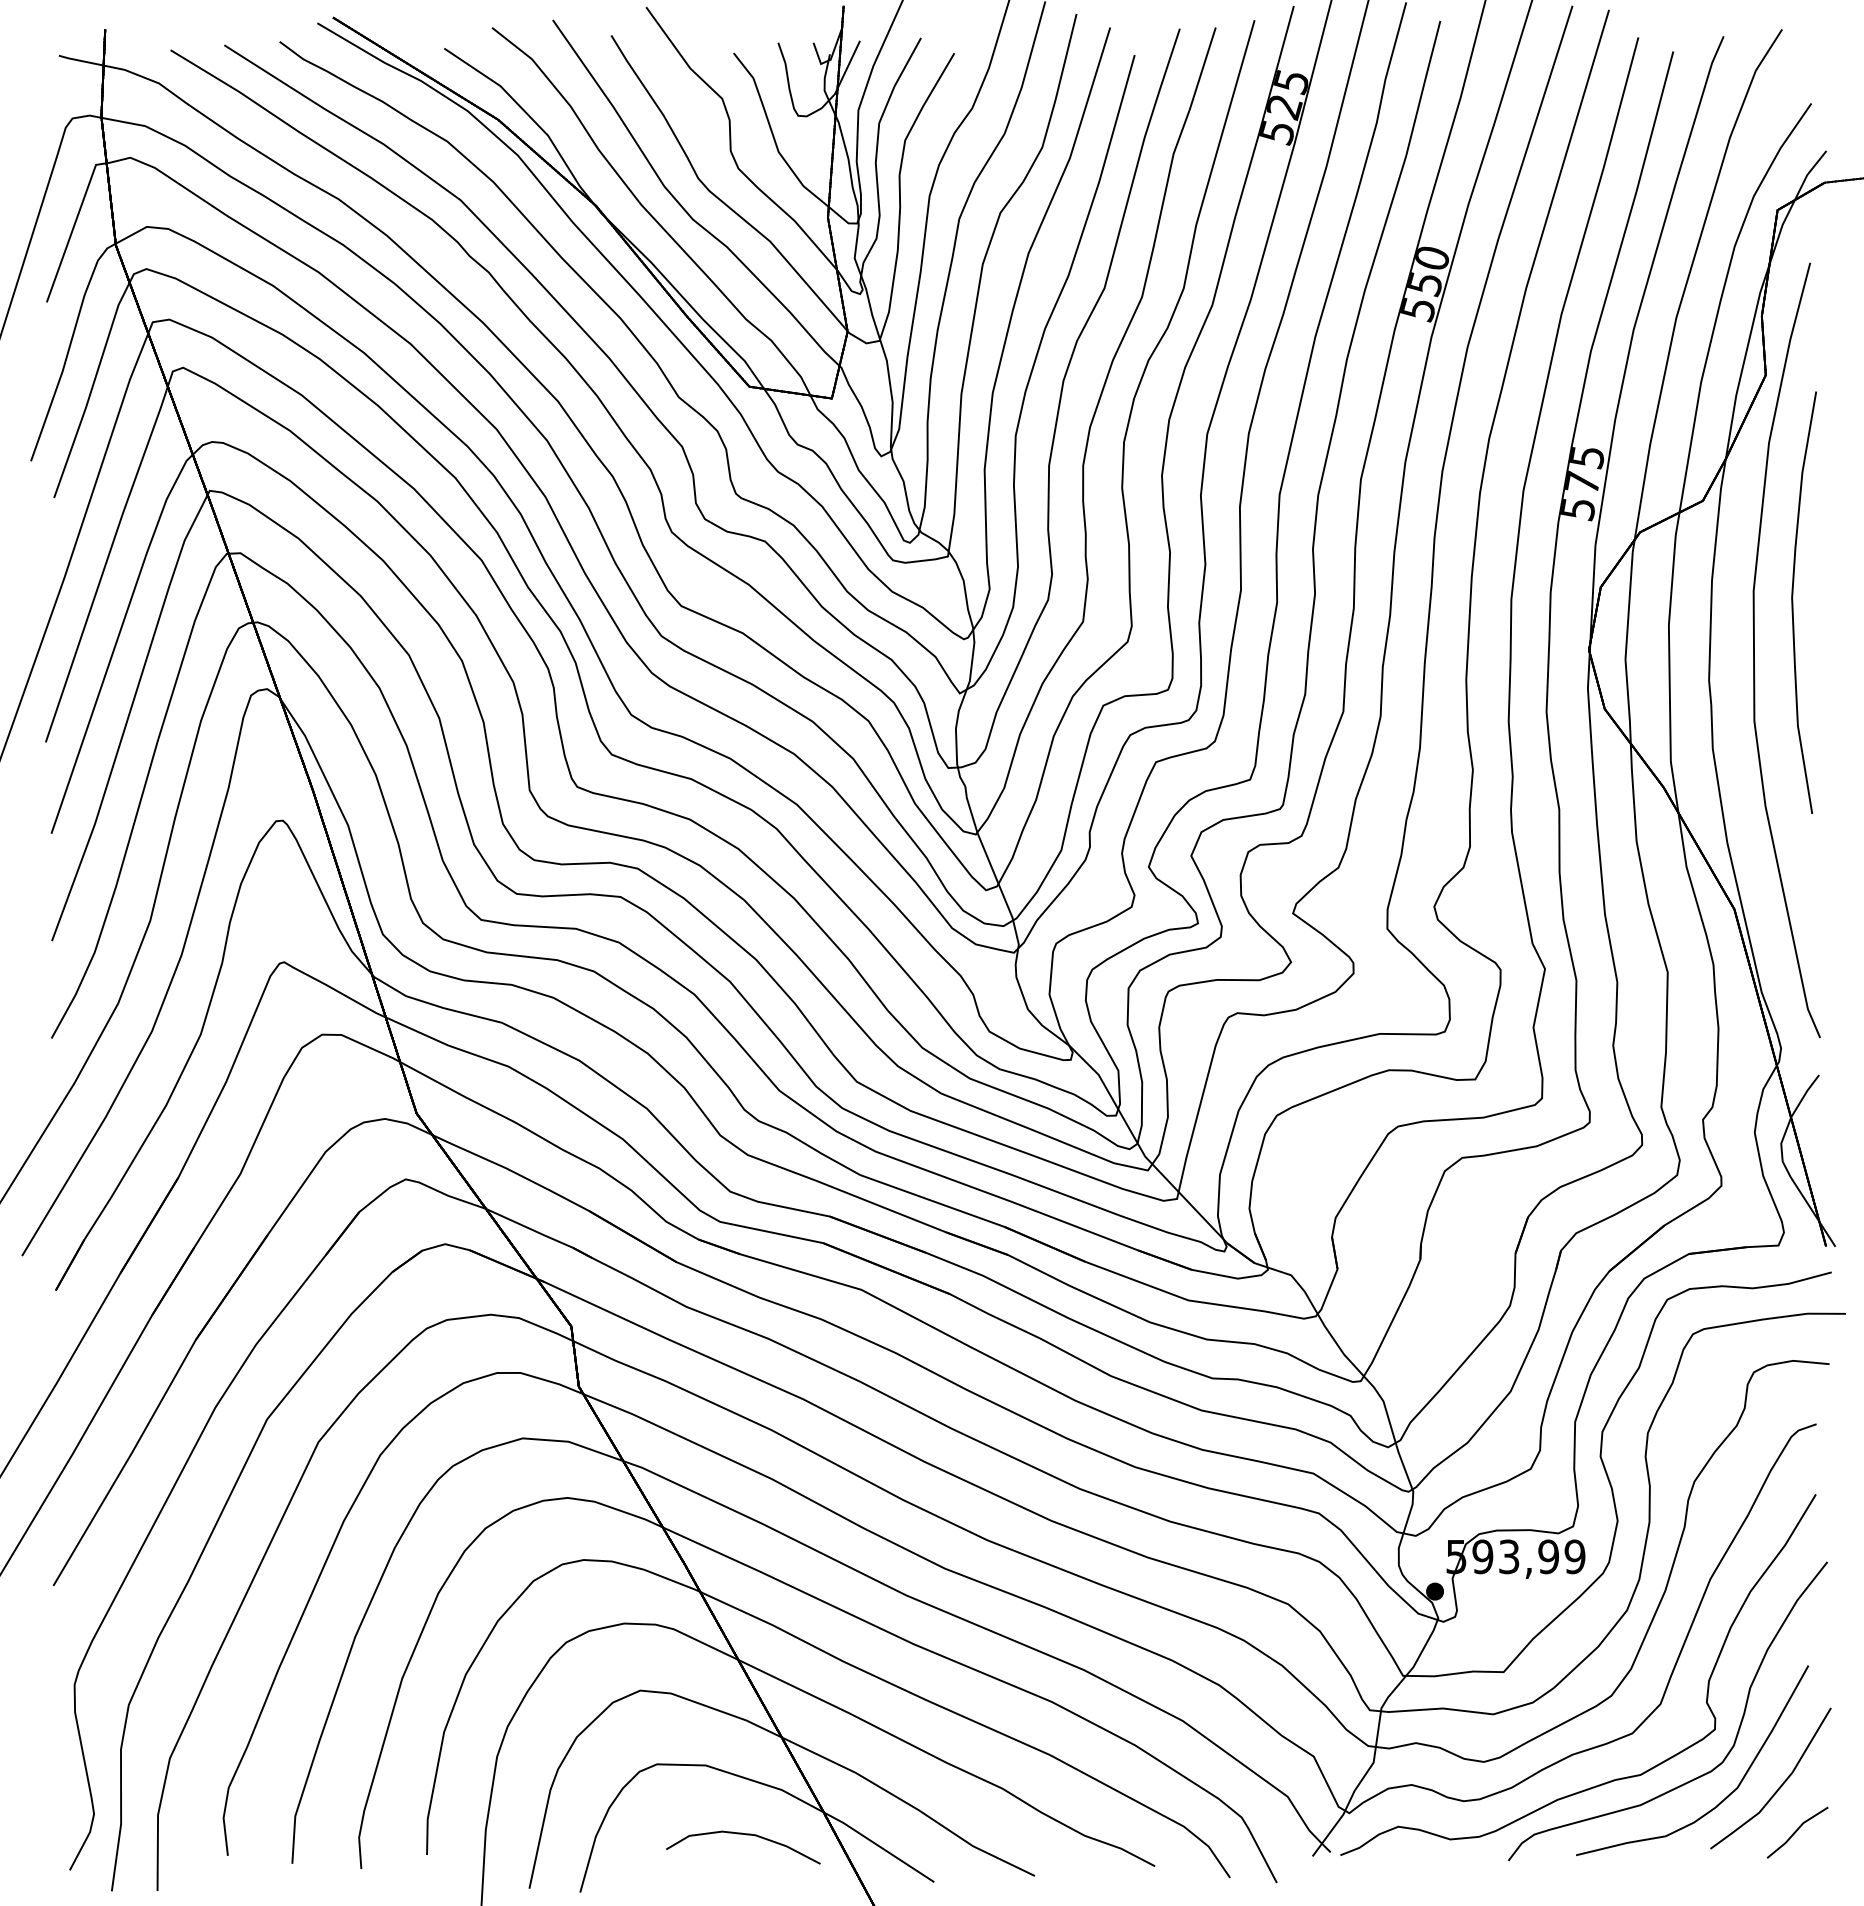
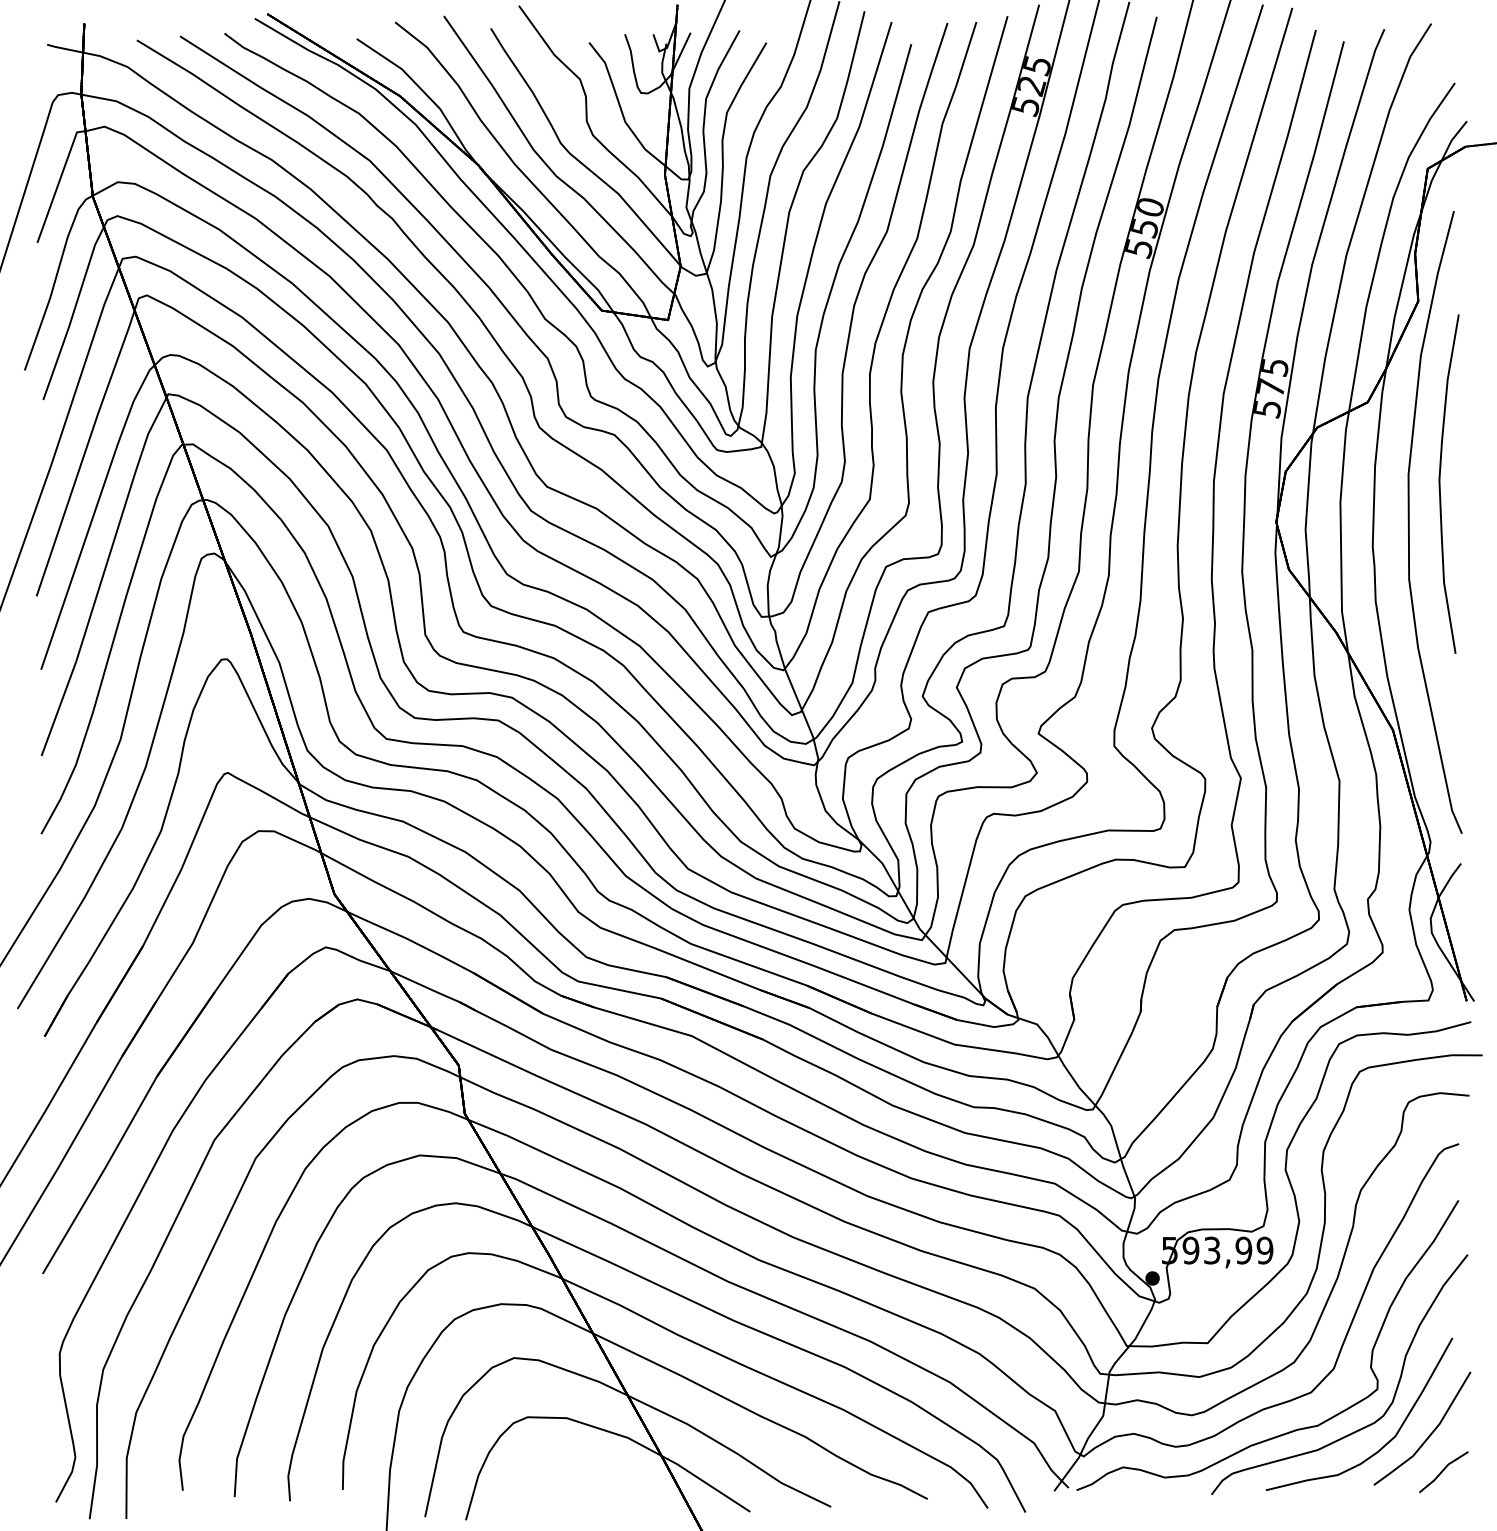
part: (746, 1835) -> (599, 1474), removed

